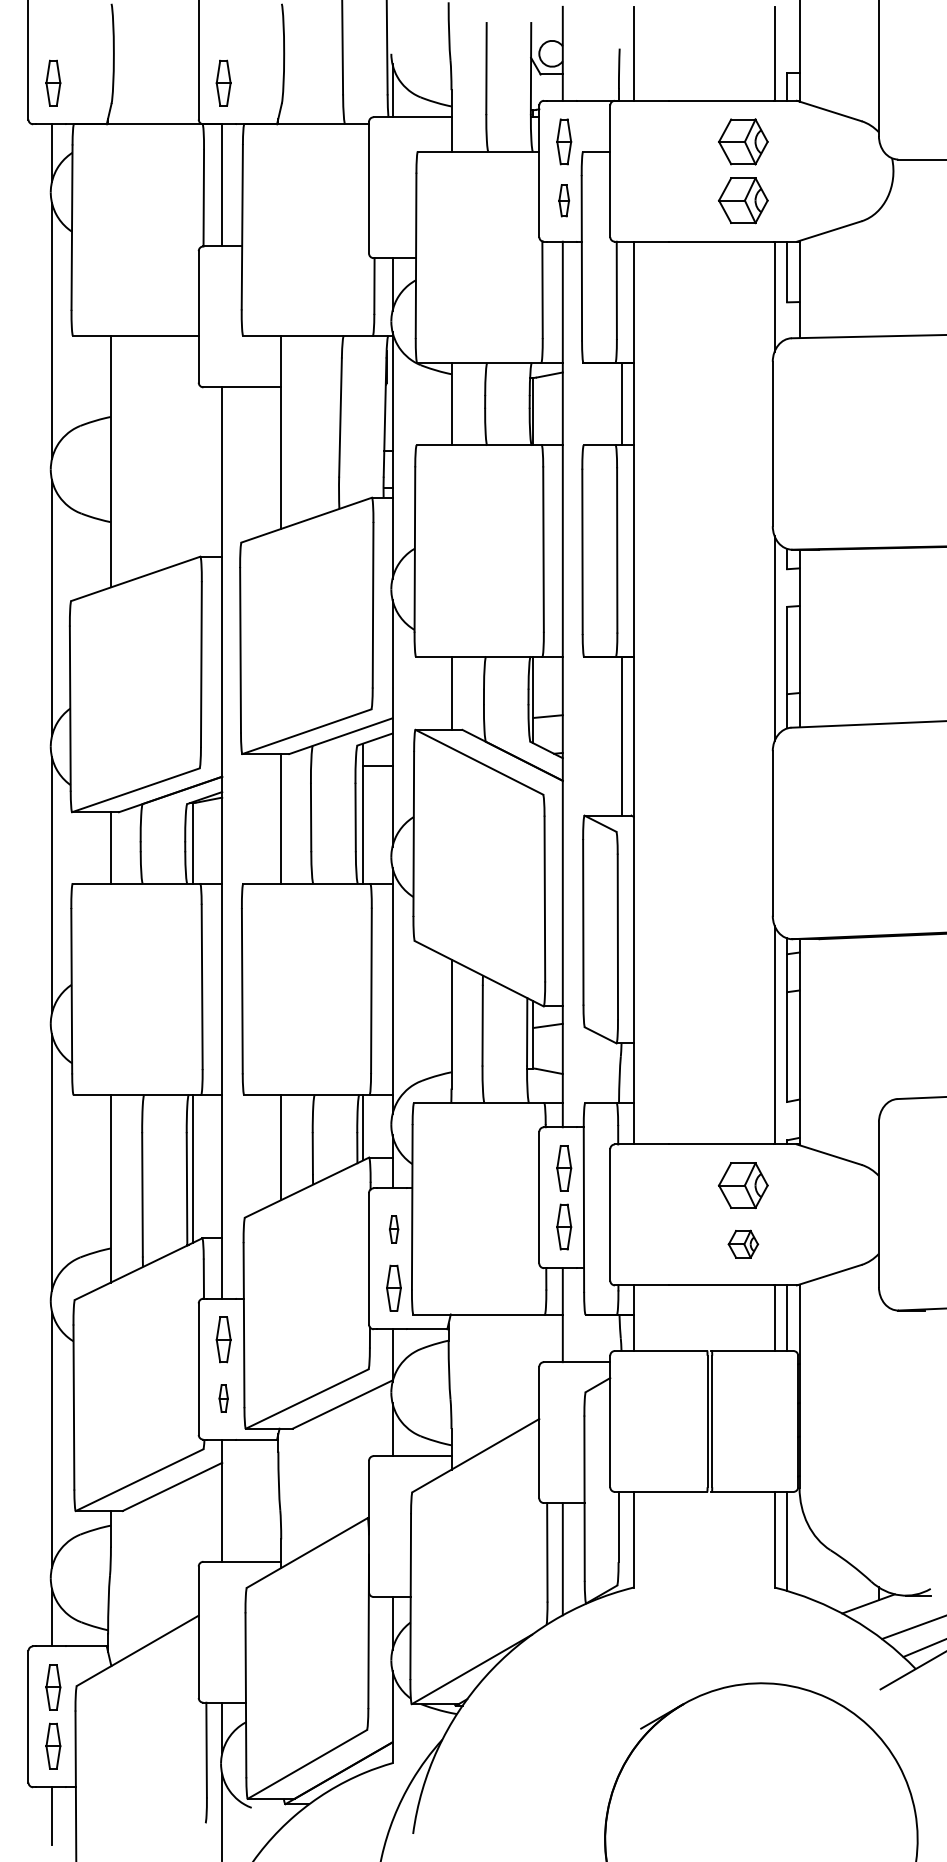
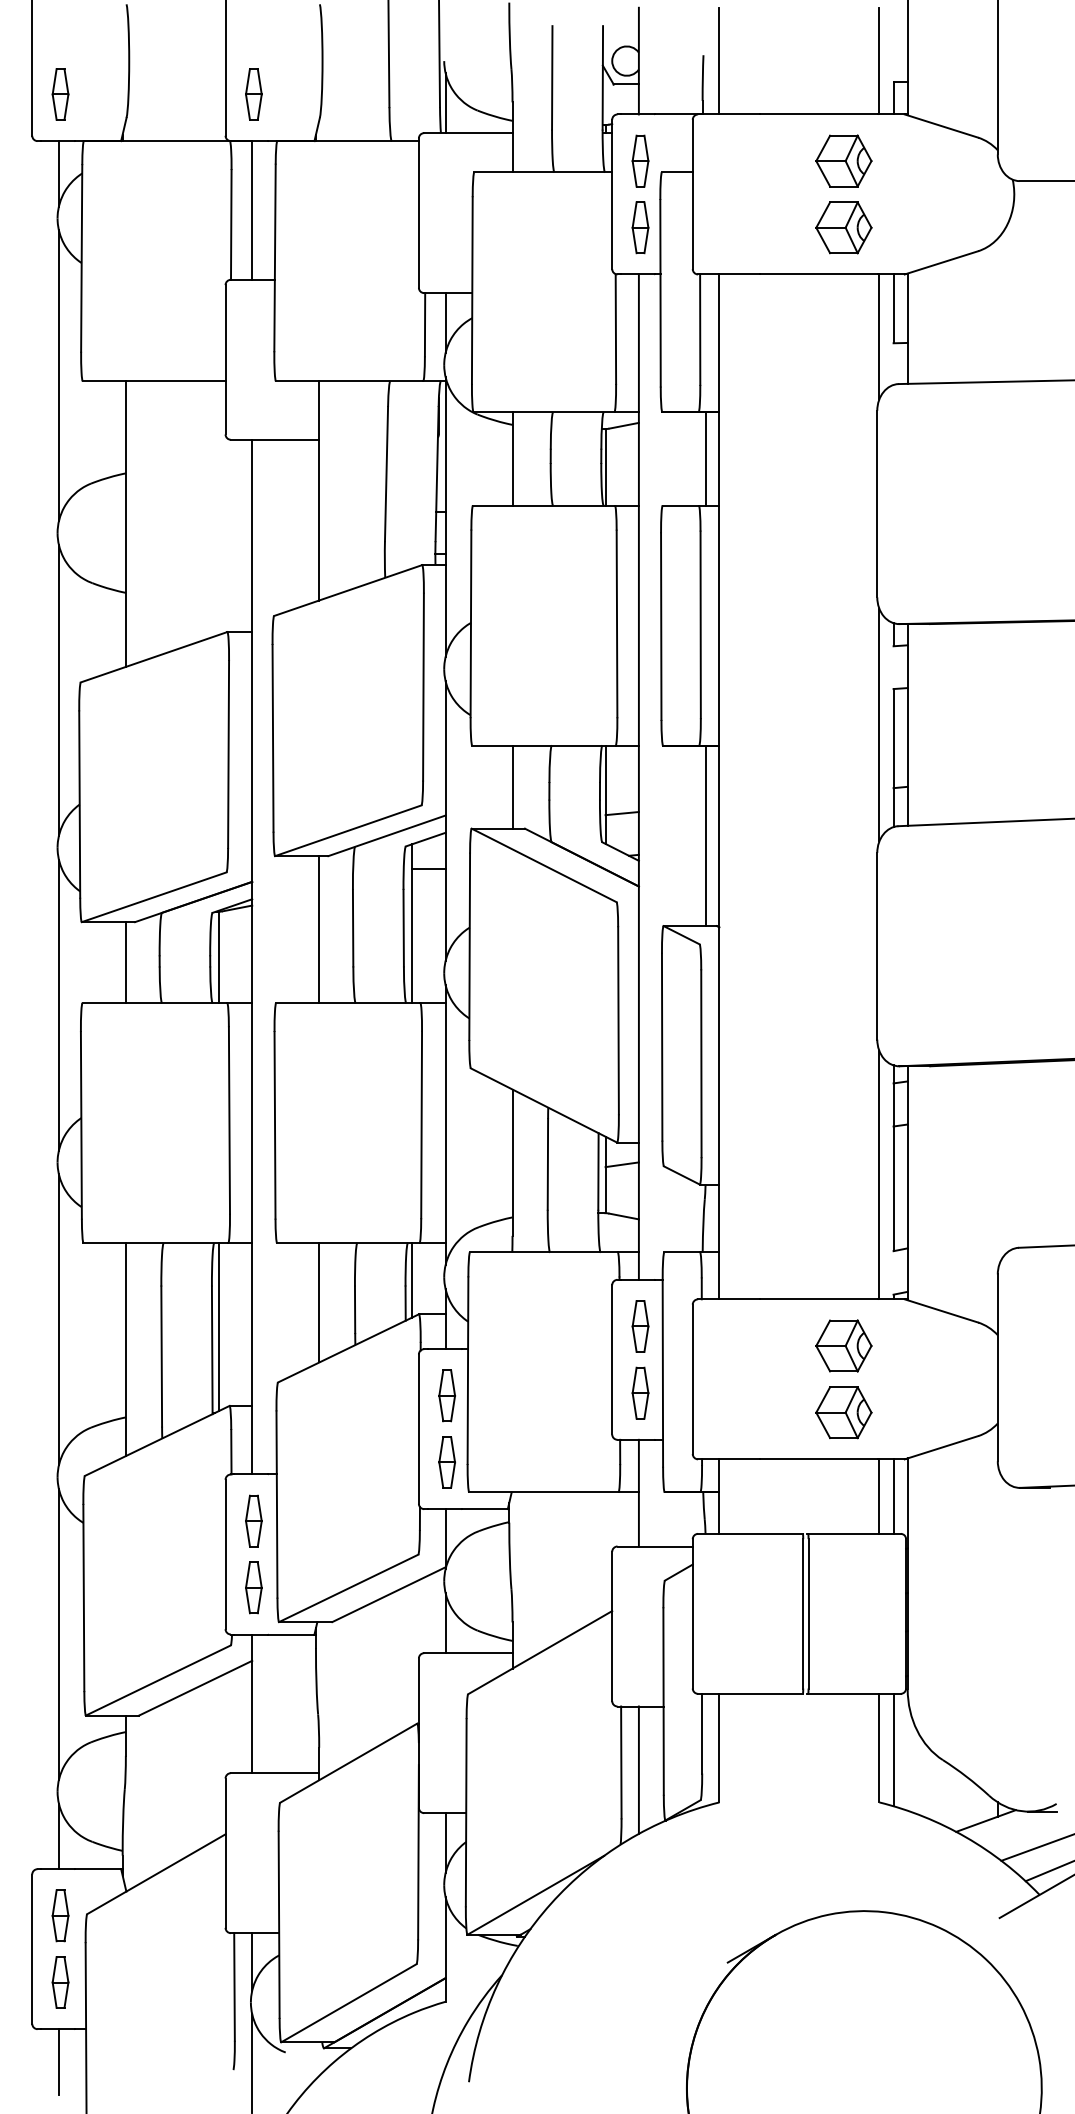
part: (564, 200) -> (640, 227), size x1.43
part: (394, 1229) -> (447, 1395), size x1.67
part: (743, 1244) -> (843, 1412), size x1.67
part: (223, 1398) -> (253, 1587), size x1.67

